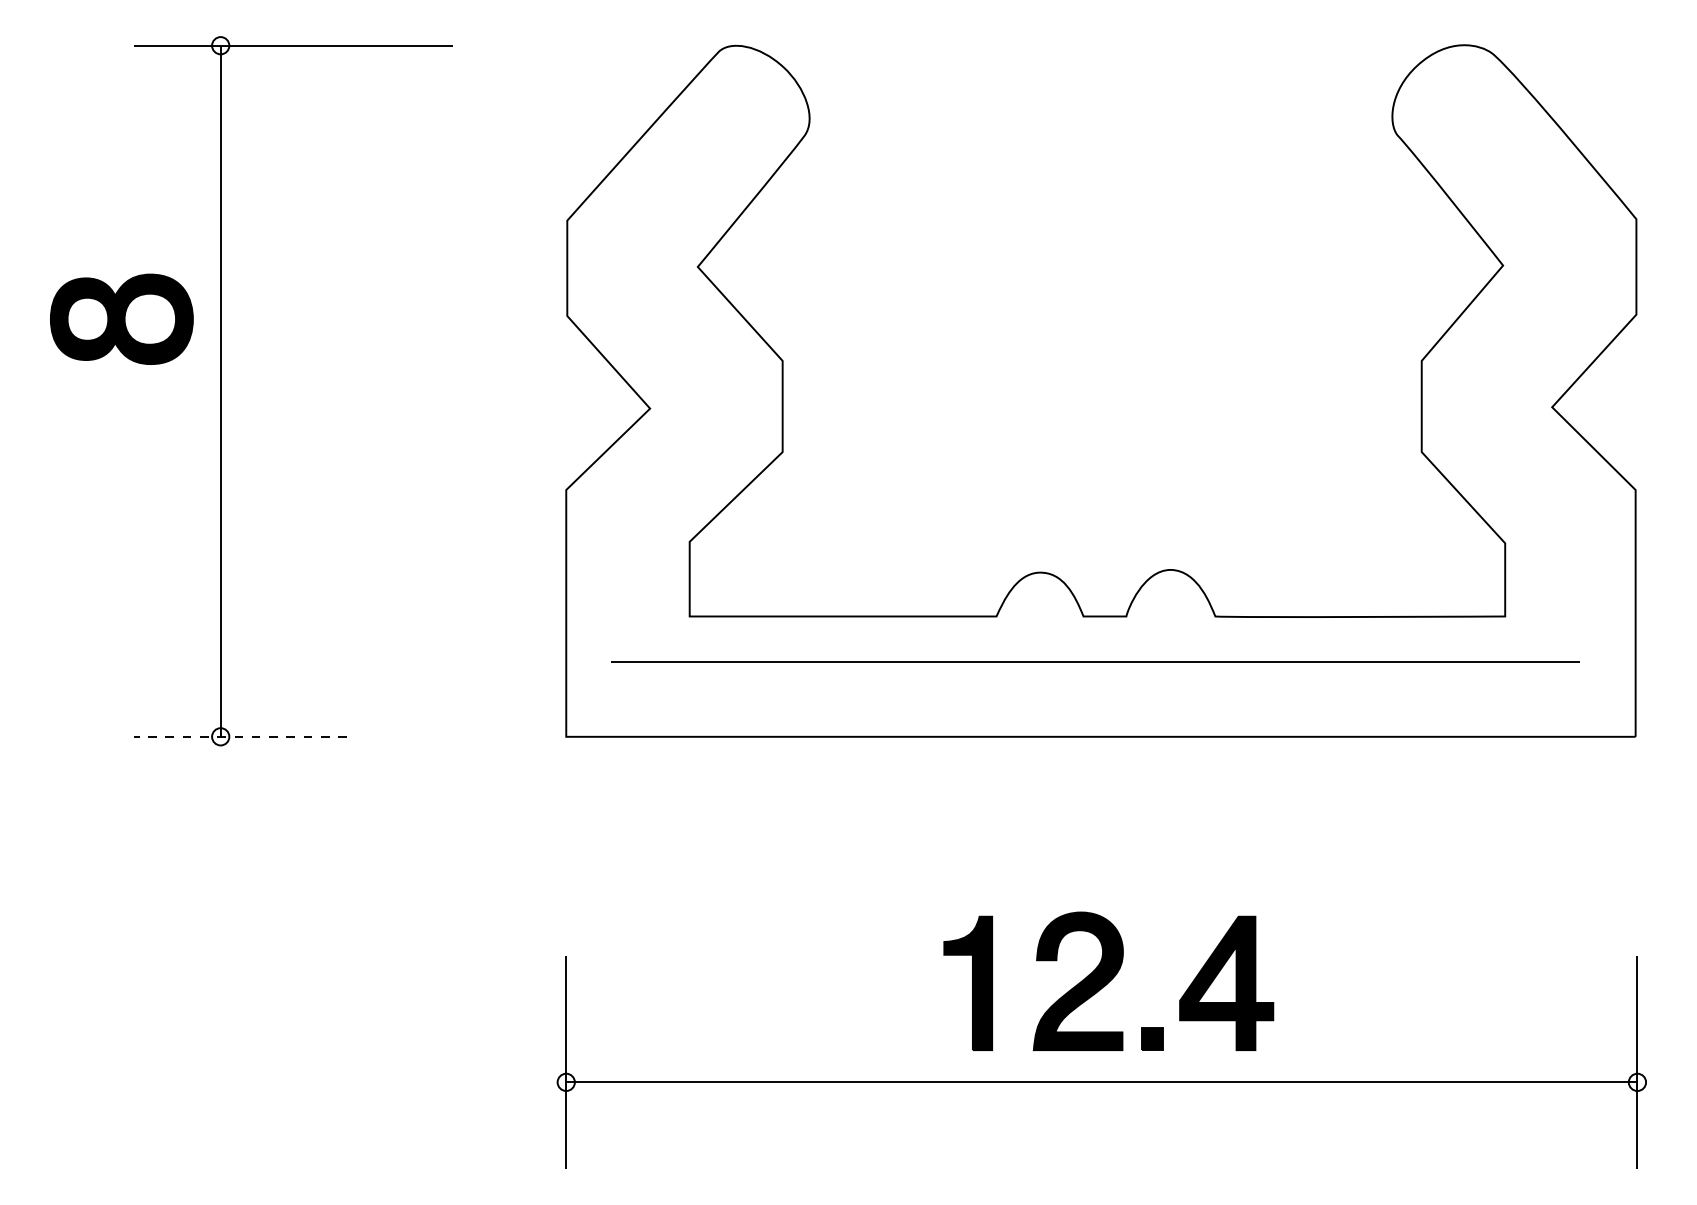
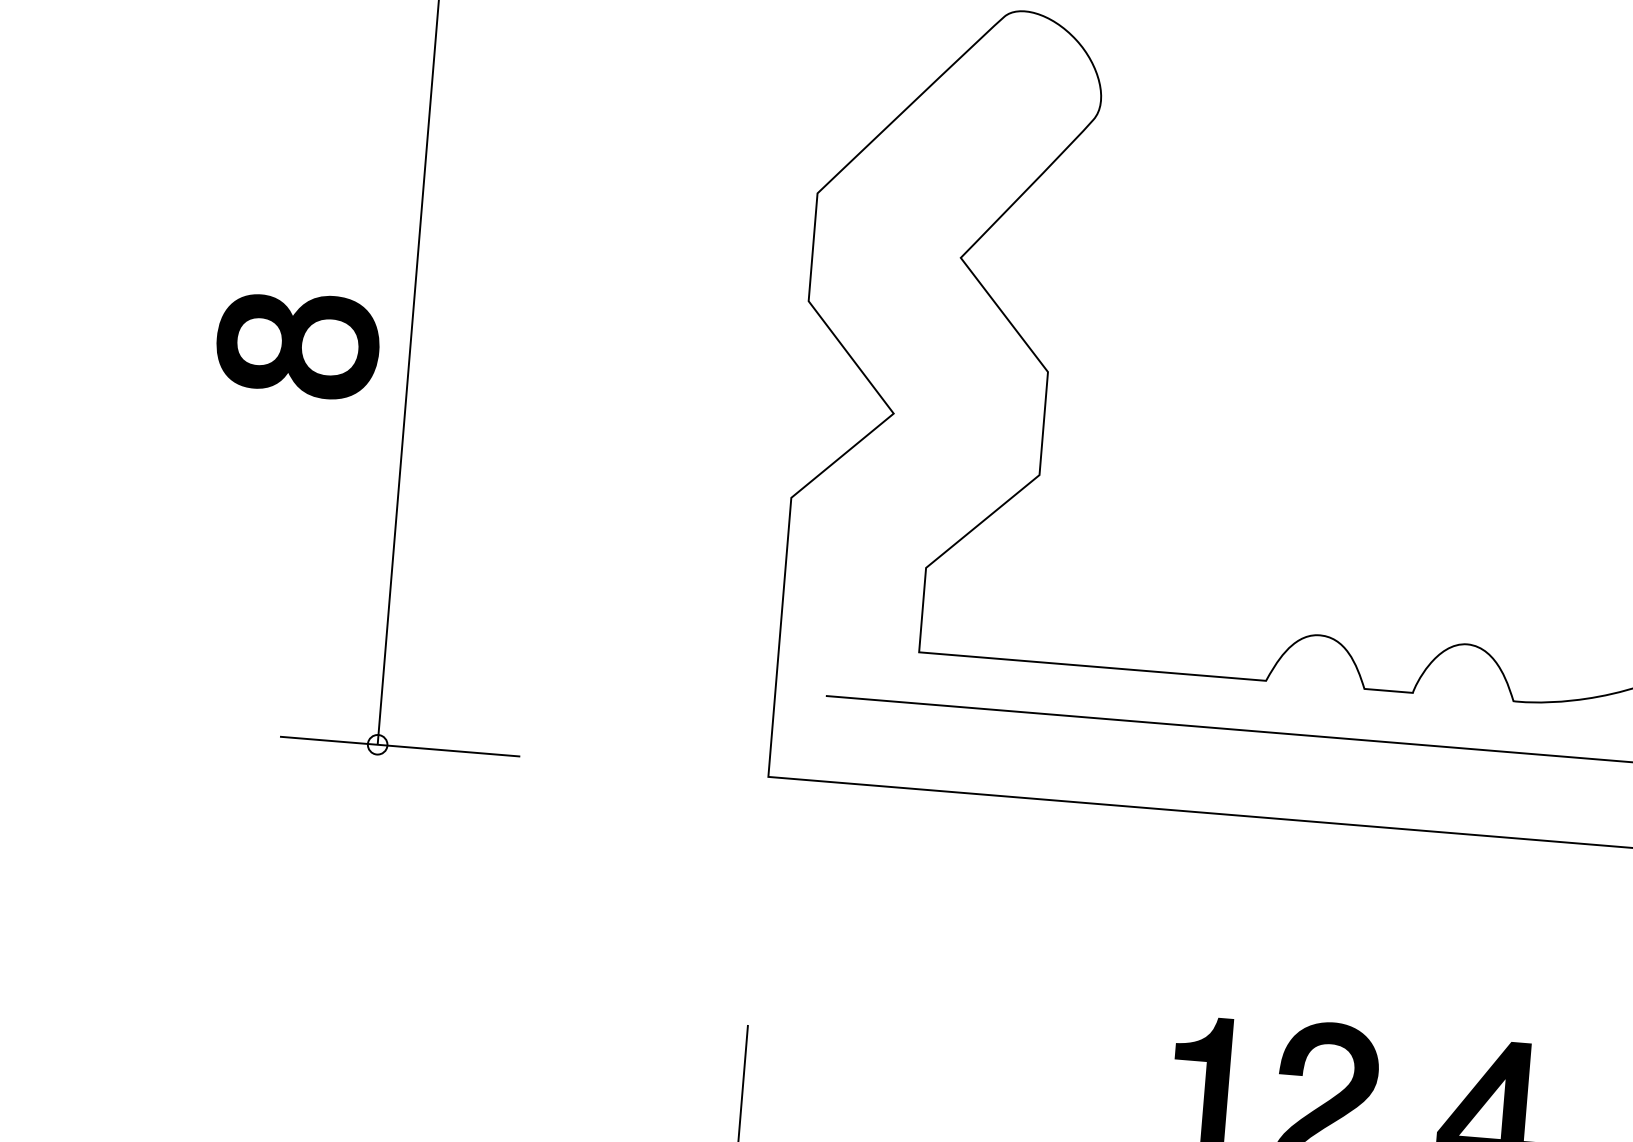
part: (121, 318) -> (297, 343), moved
line: (240, 736) -> (400, 746), dashed -> solid

